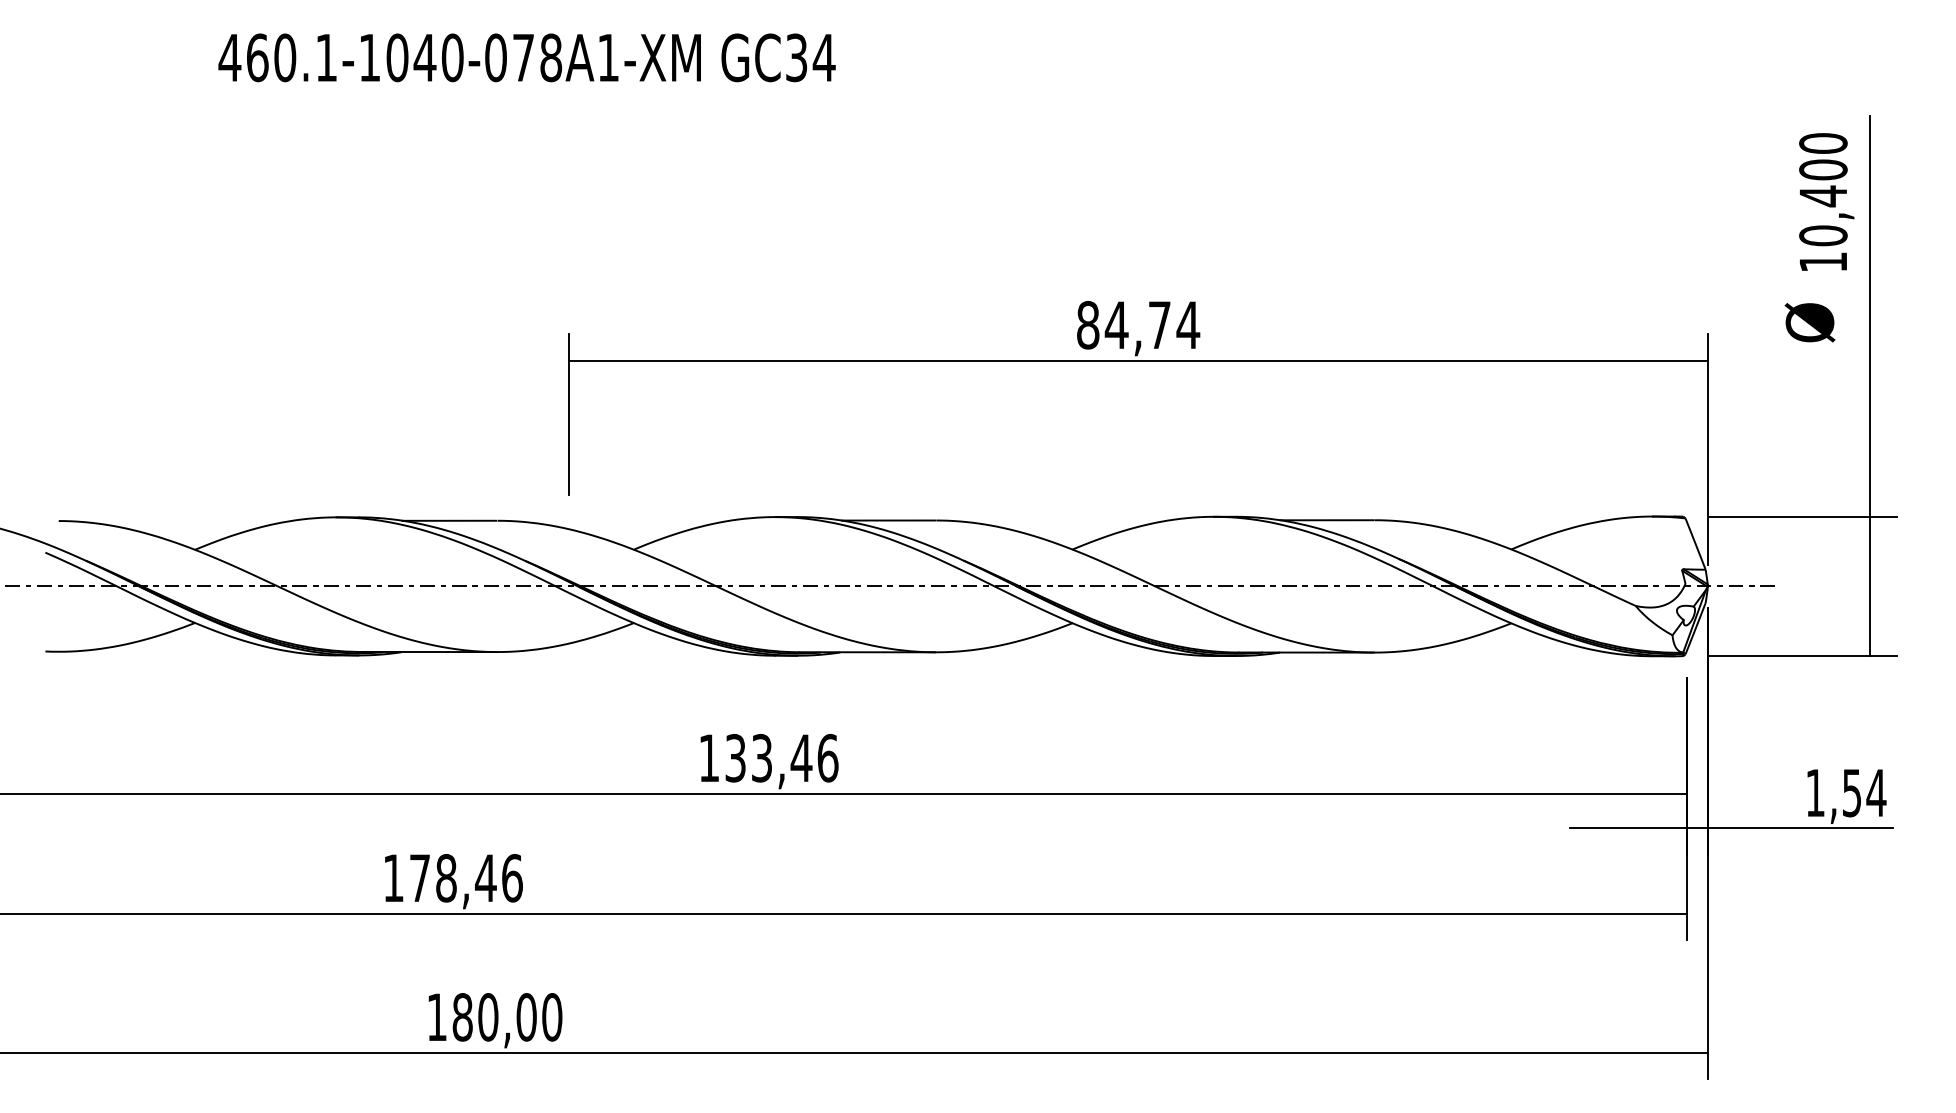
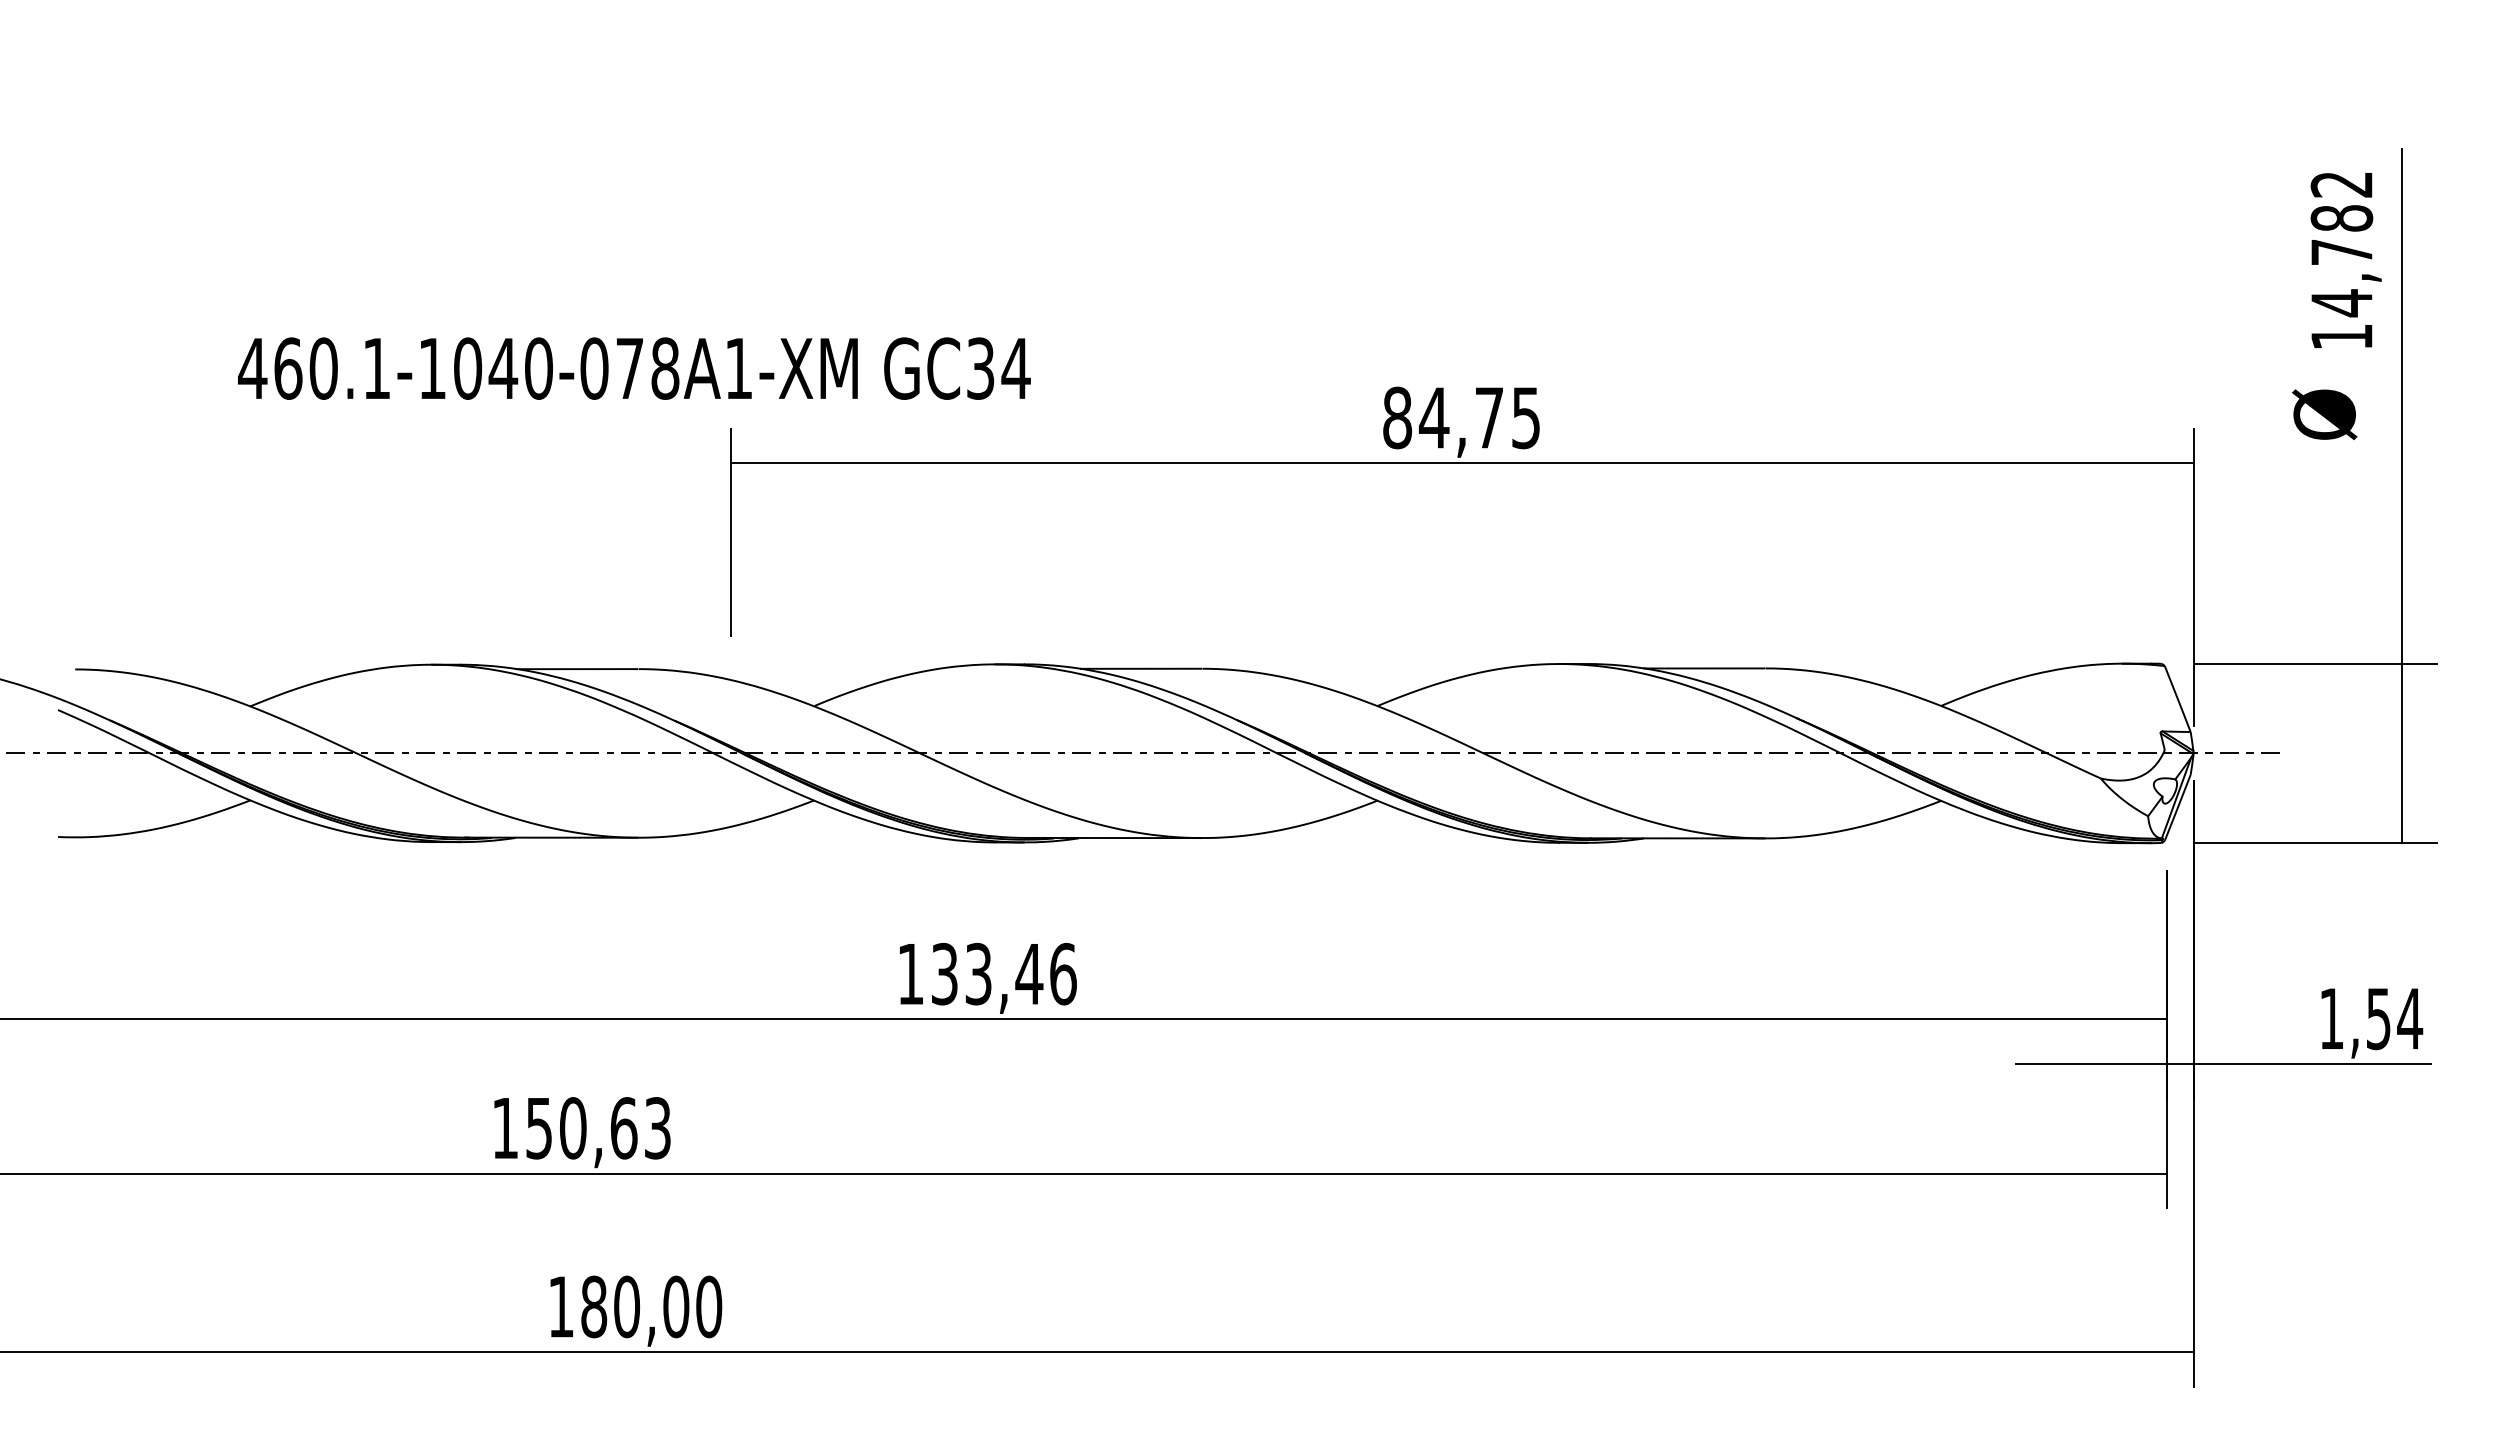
text: (526, 57) -> (633, 368), moved
text: (1823, 189) -> (2342, 243), 10,400 -> 14,782
text: (1188, 325) -> (1526, 418), 84,74 -> 84,75
text: (466, 878) -> (598, 1128), 178,46 -> 150,63

